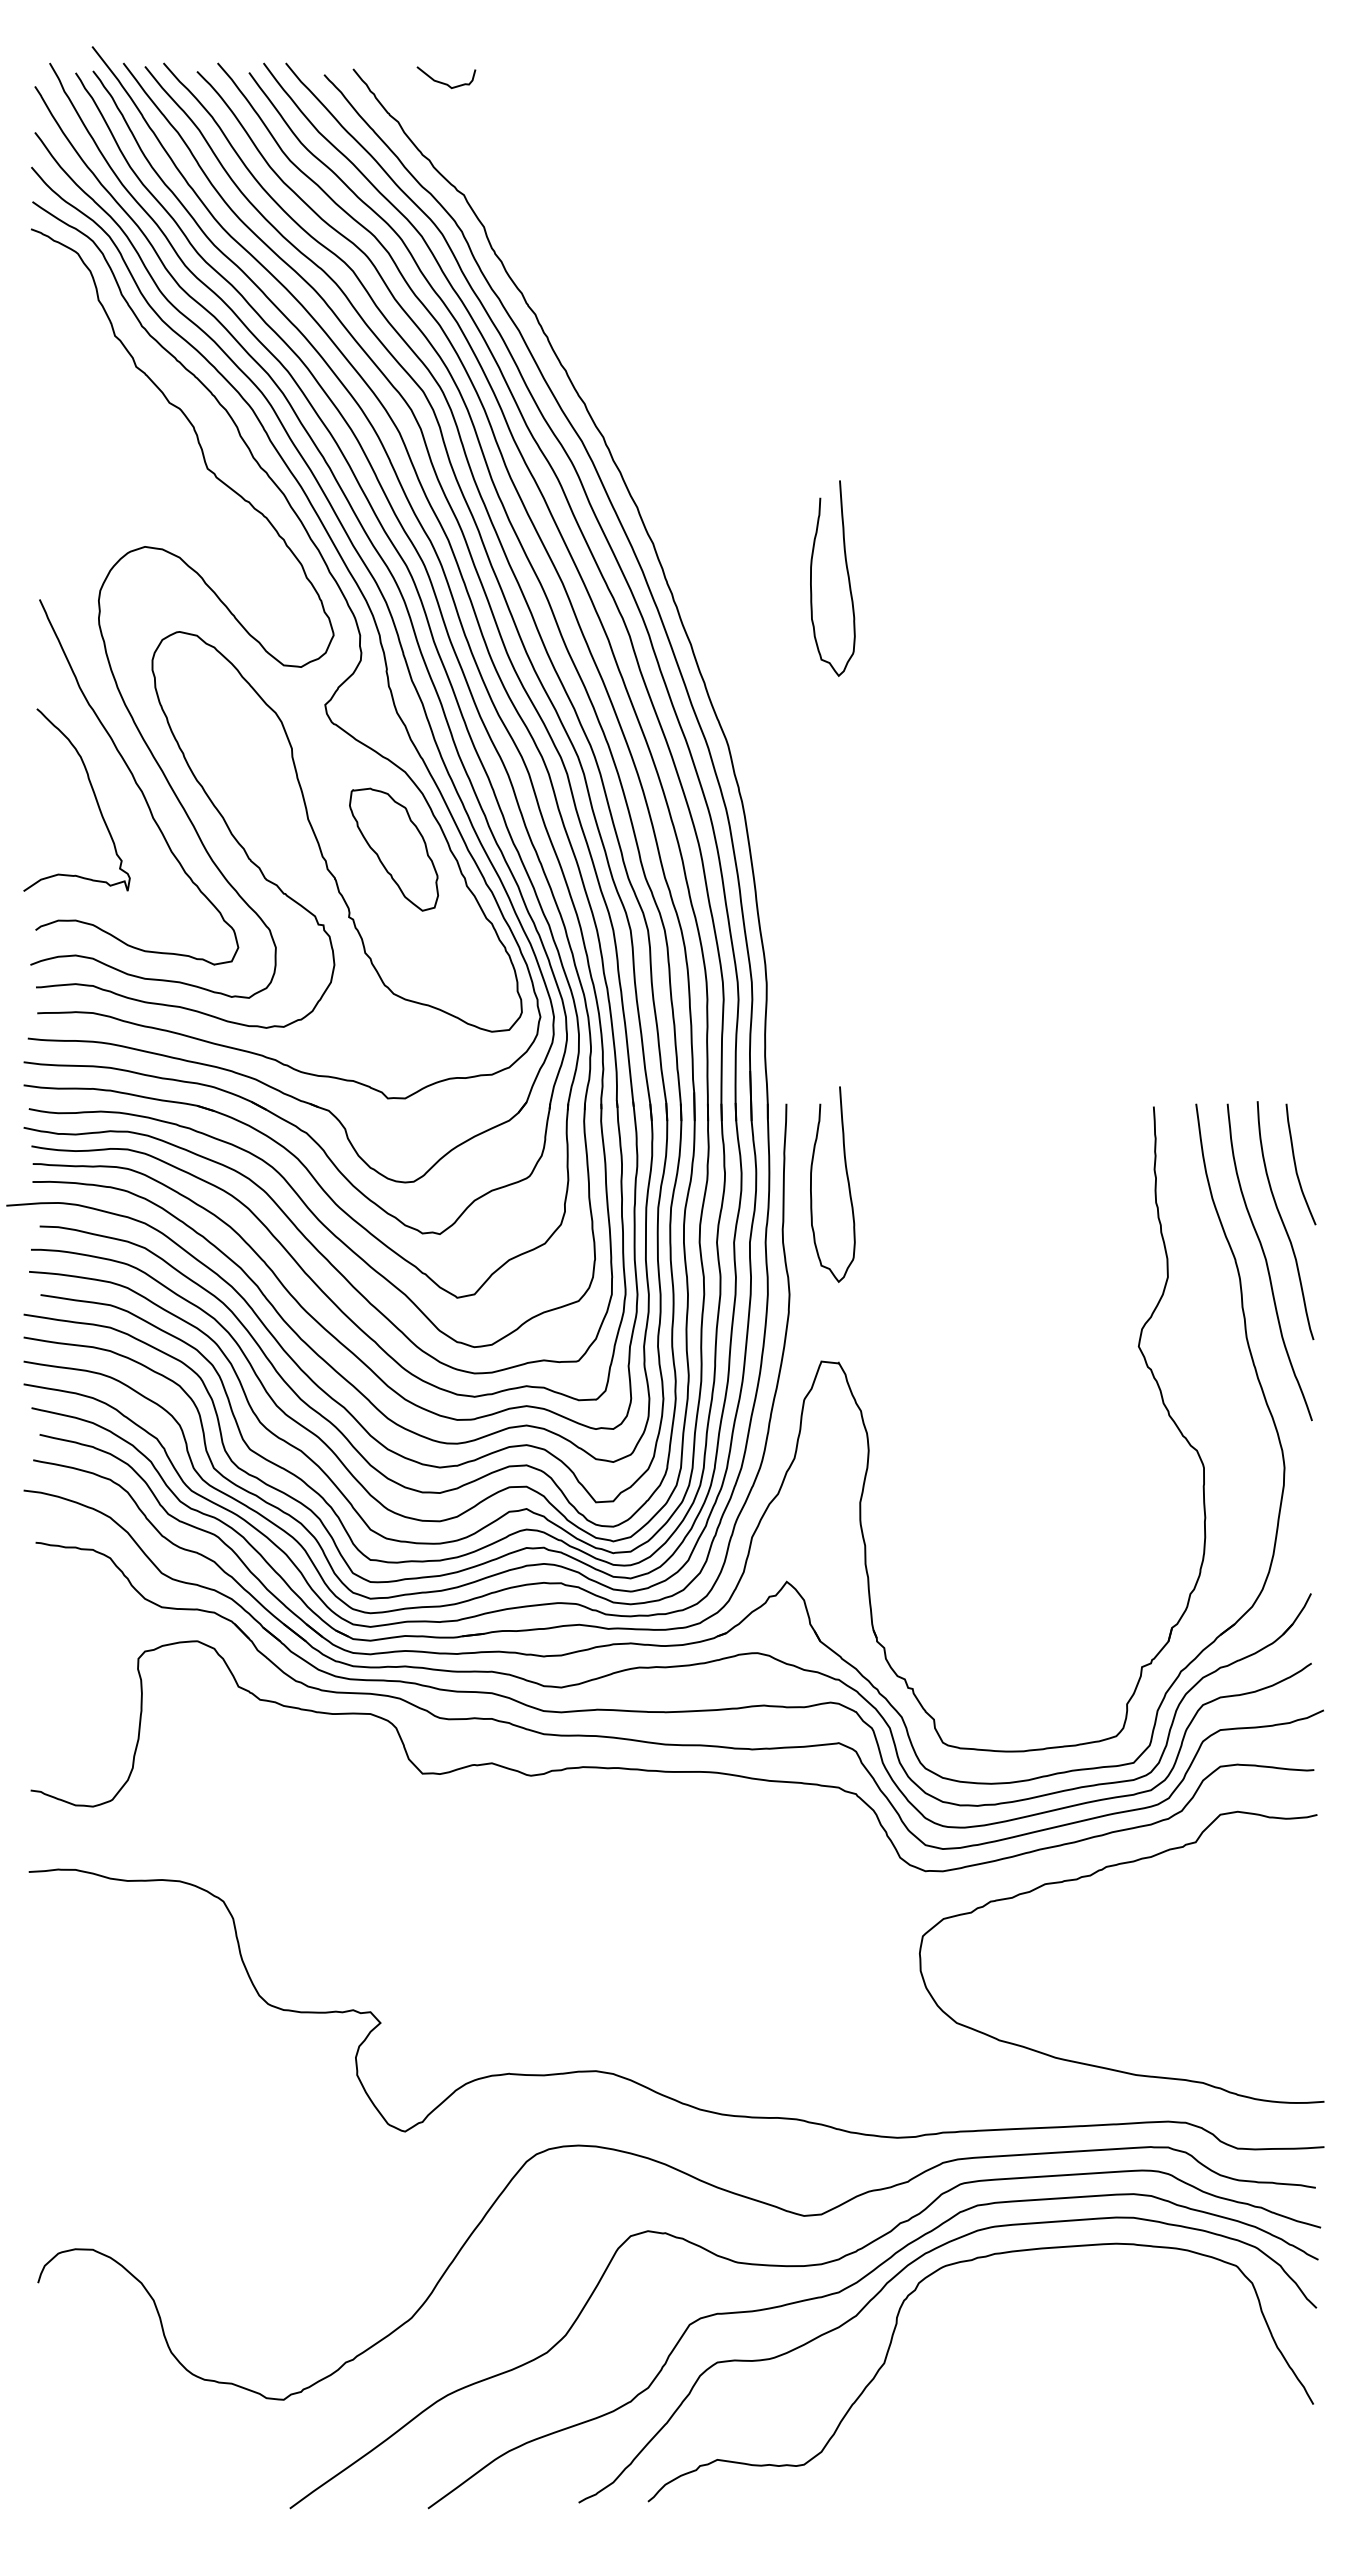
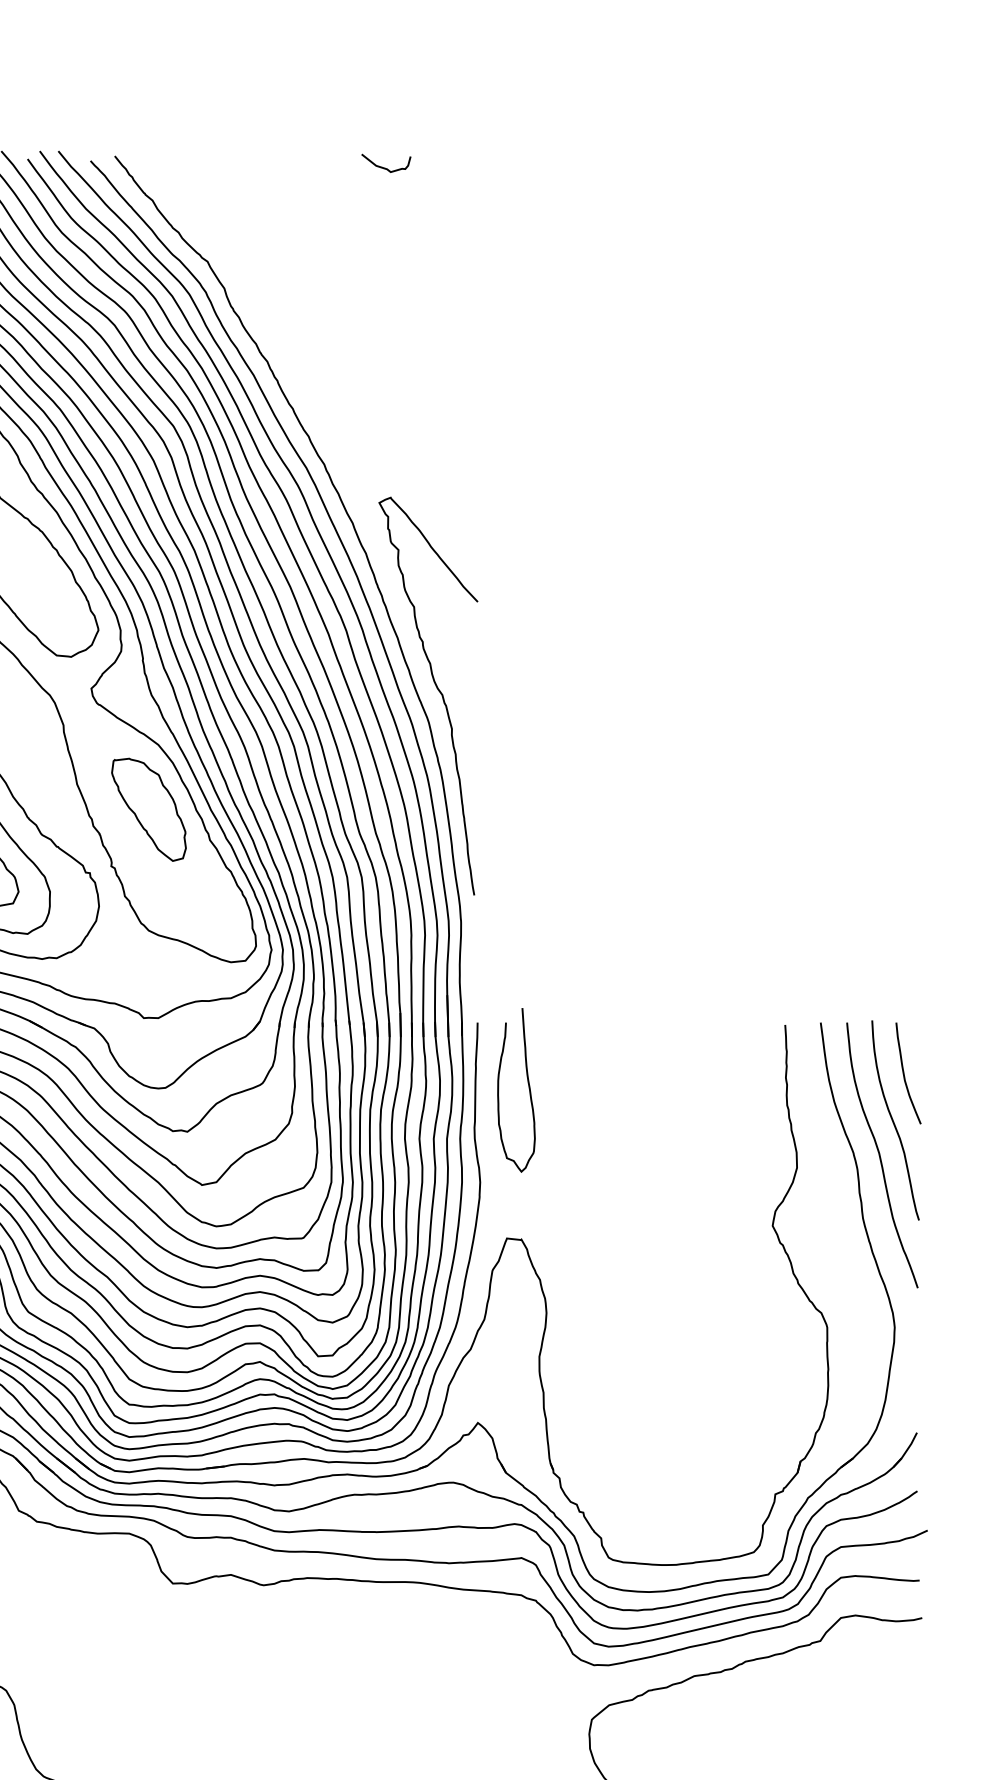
curve: (444, 82) -> (384, 167), moved
curve: (847, 576) -> (528, 581), removed
curve: (738, 706) -> (437, 689), added

